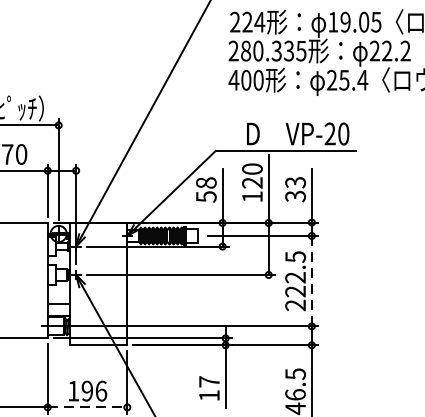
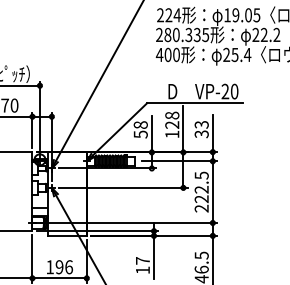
text: (252, 168) -> (172, 115), 120 -> 128
line: (311, 281) -> (212, 192), dashed -> solid
line: (88, 407) -> (60, 278), dashed -> solid

